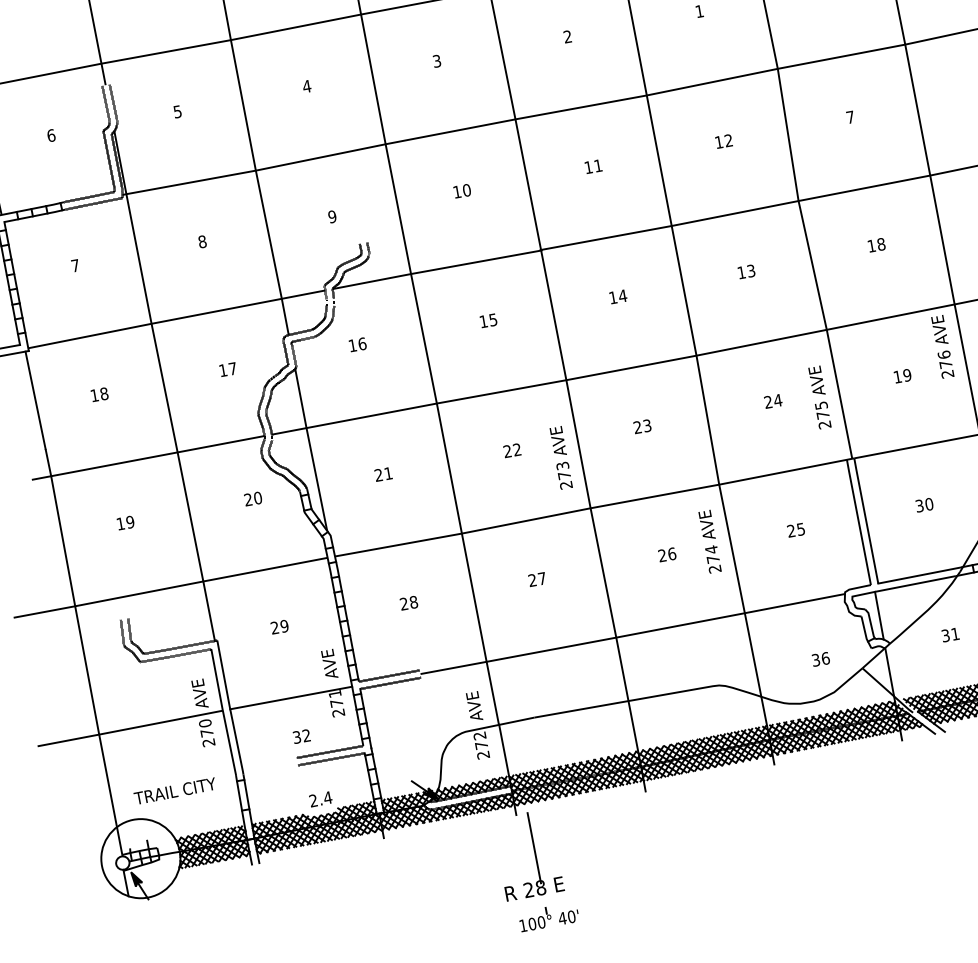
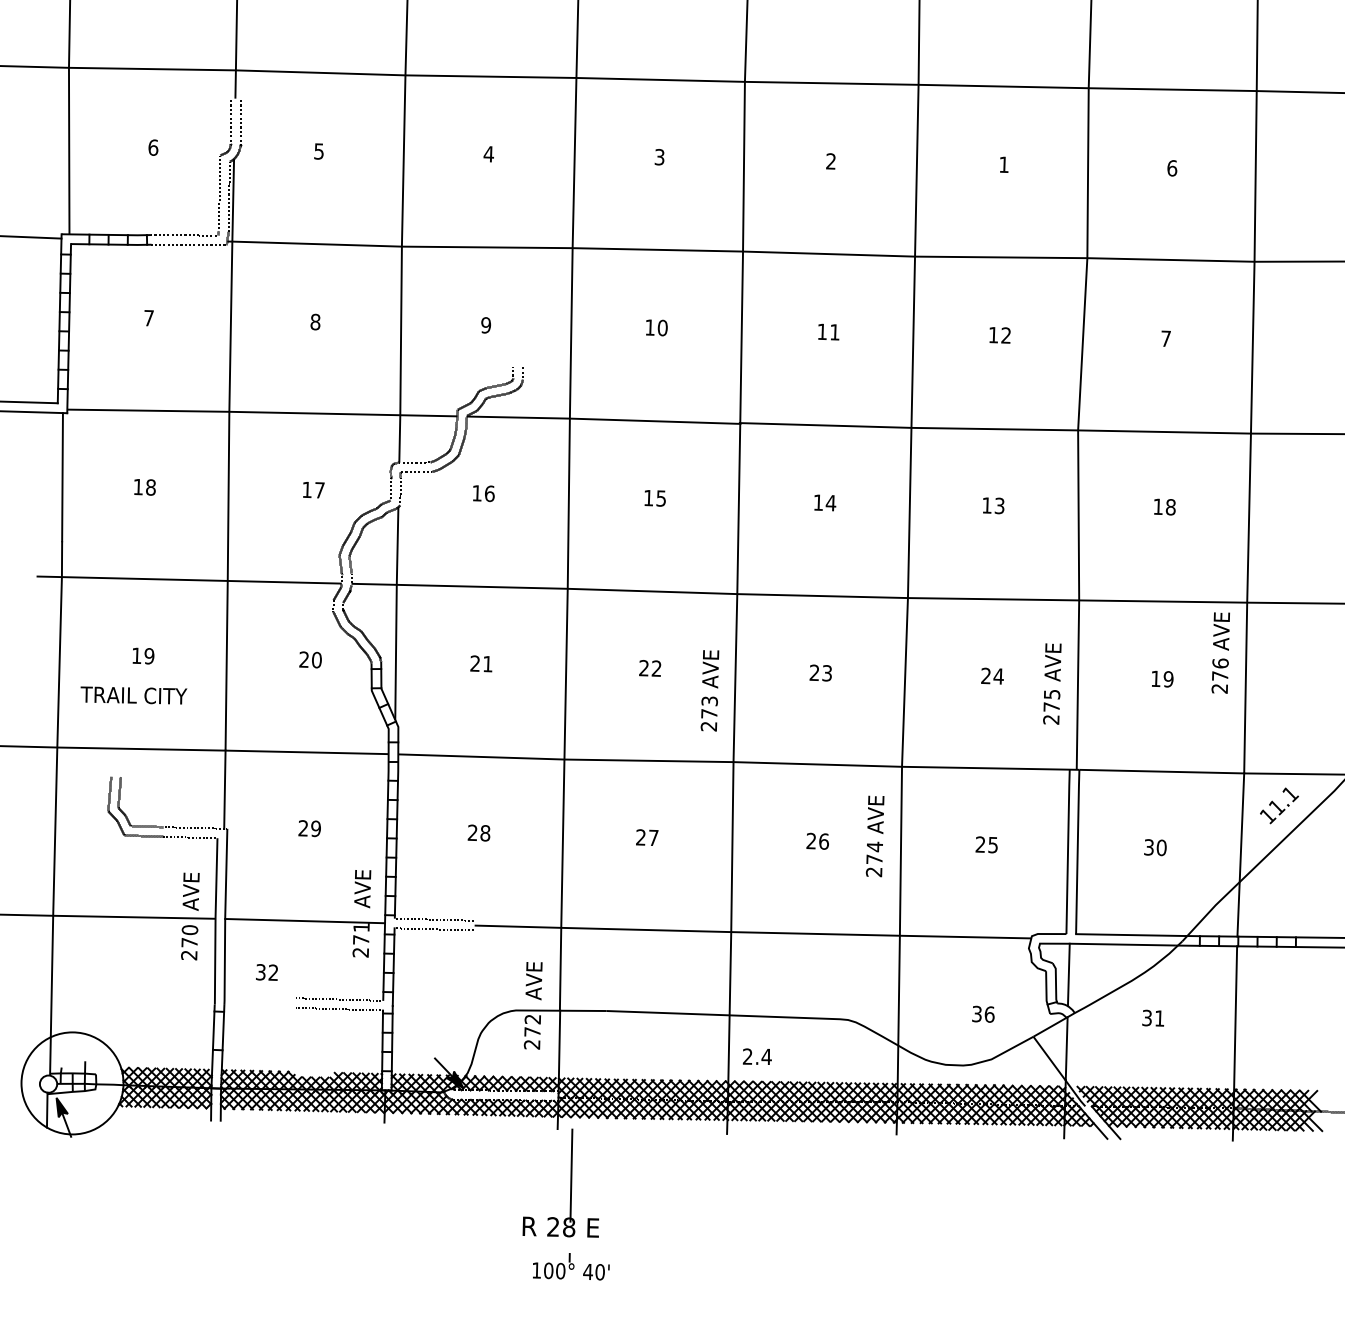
text: (301, 736) -> (266, 972), moved
text: (174, 791) -> (133, 695), moved
text: (320, 799) -> (757, 1056), moved

